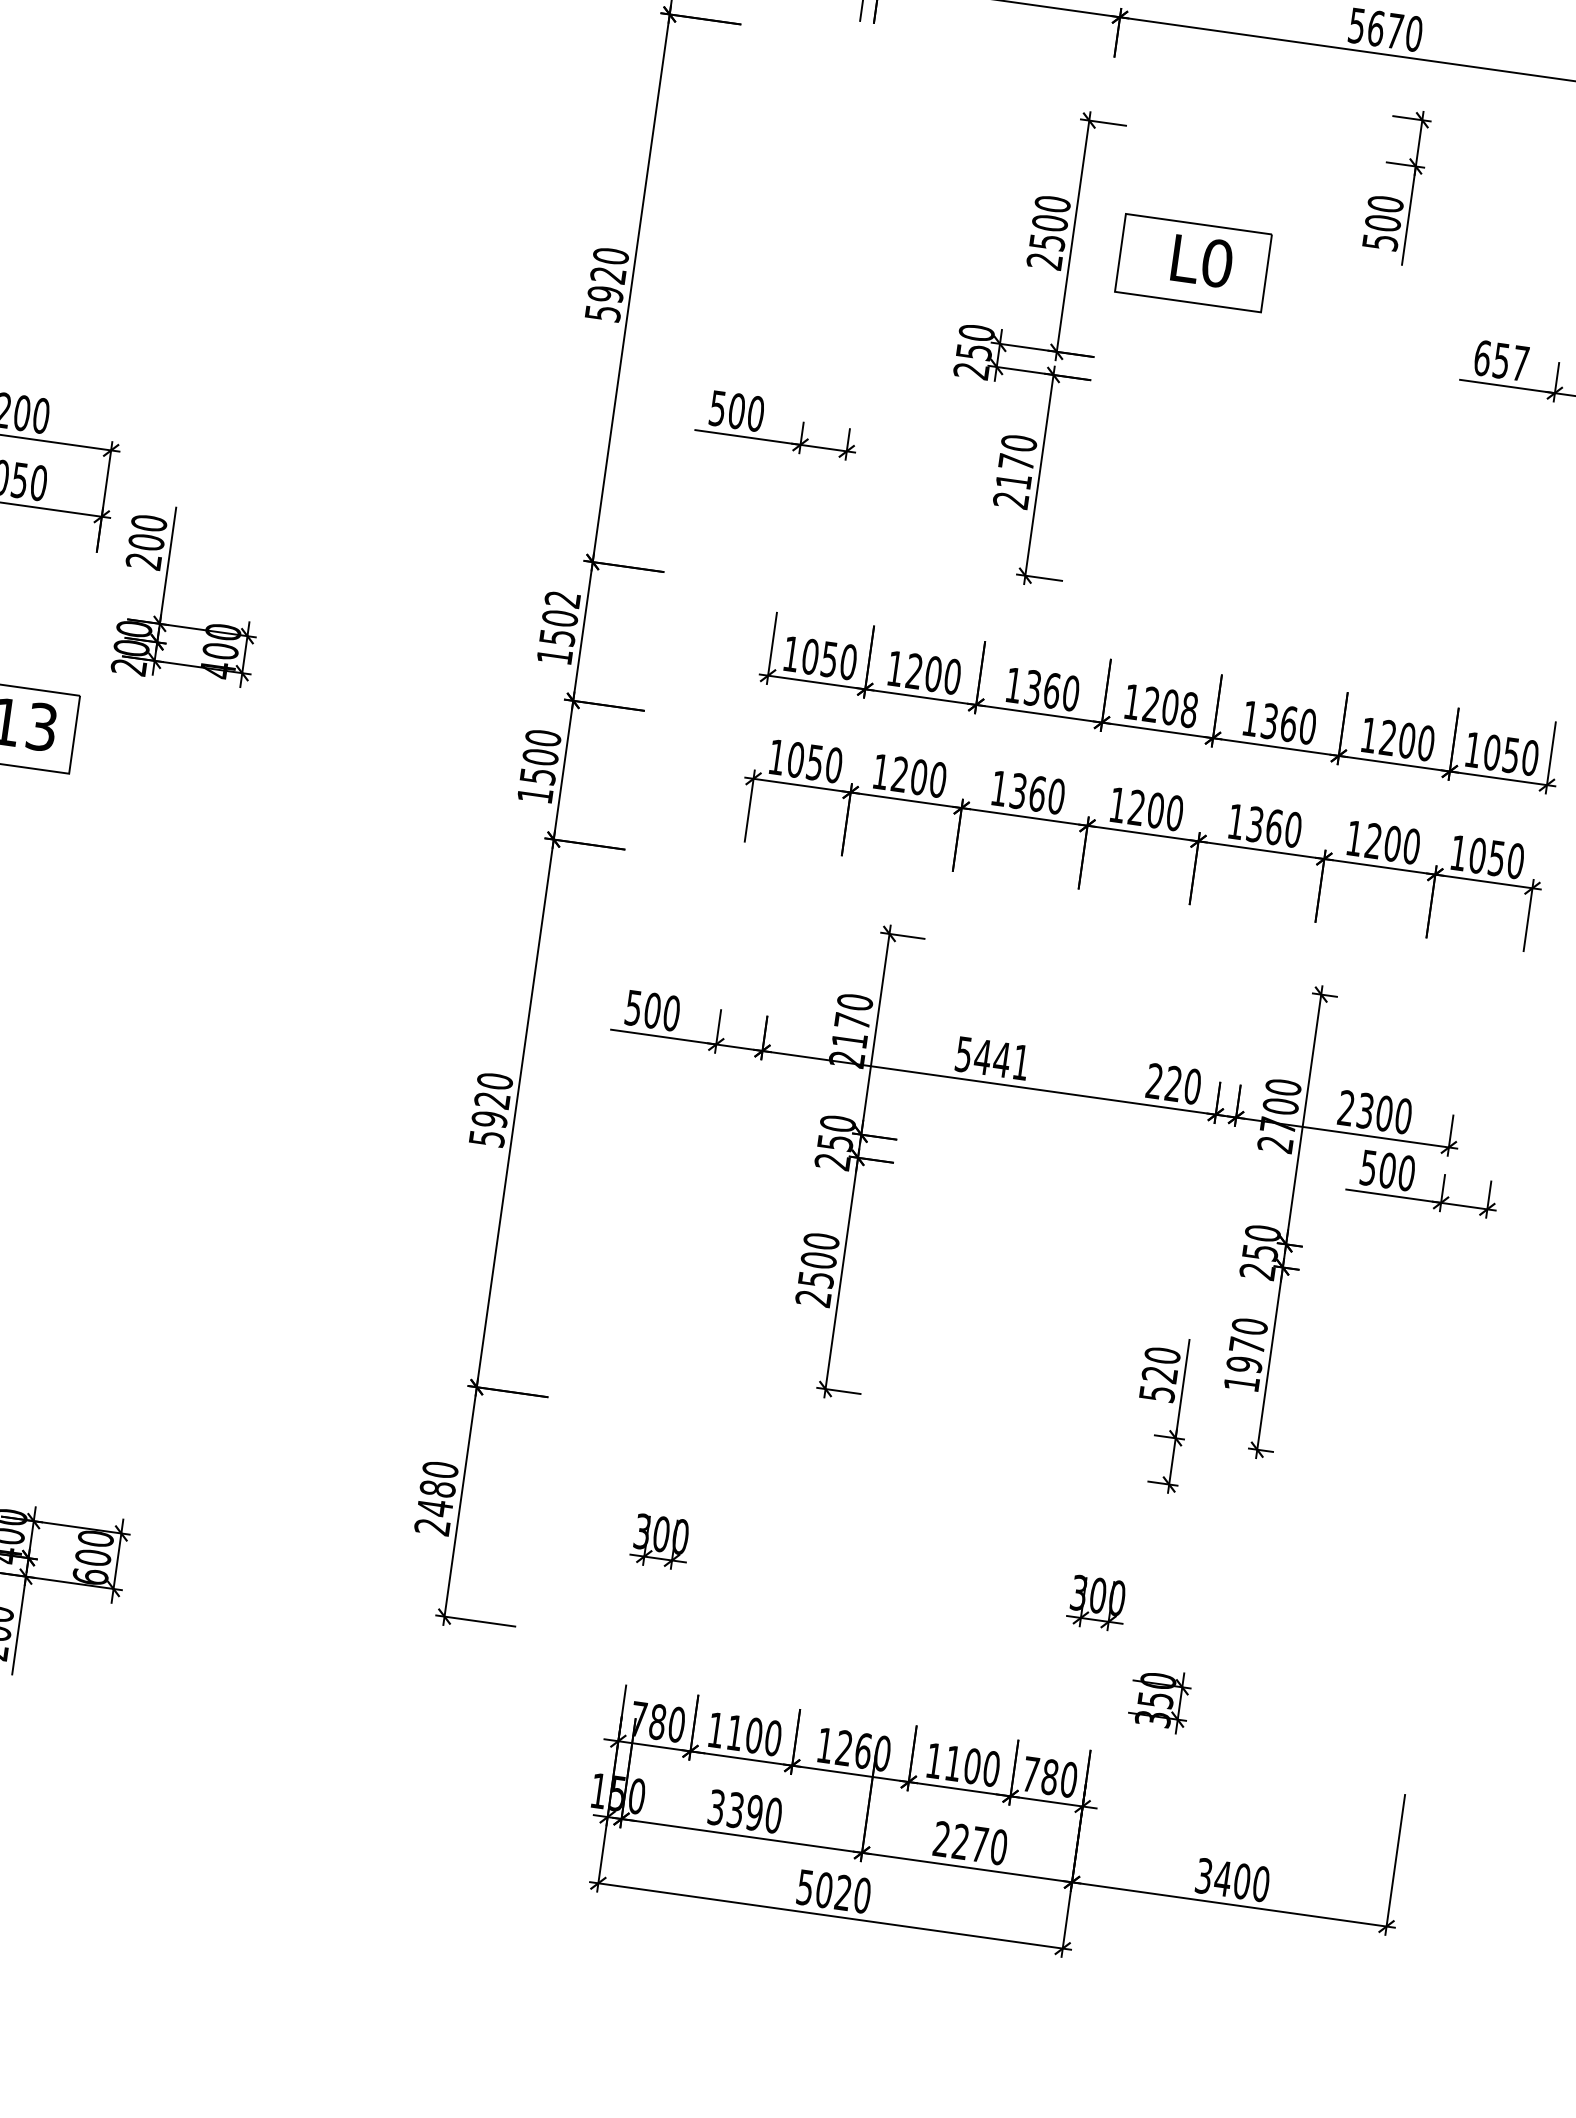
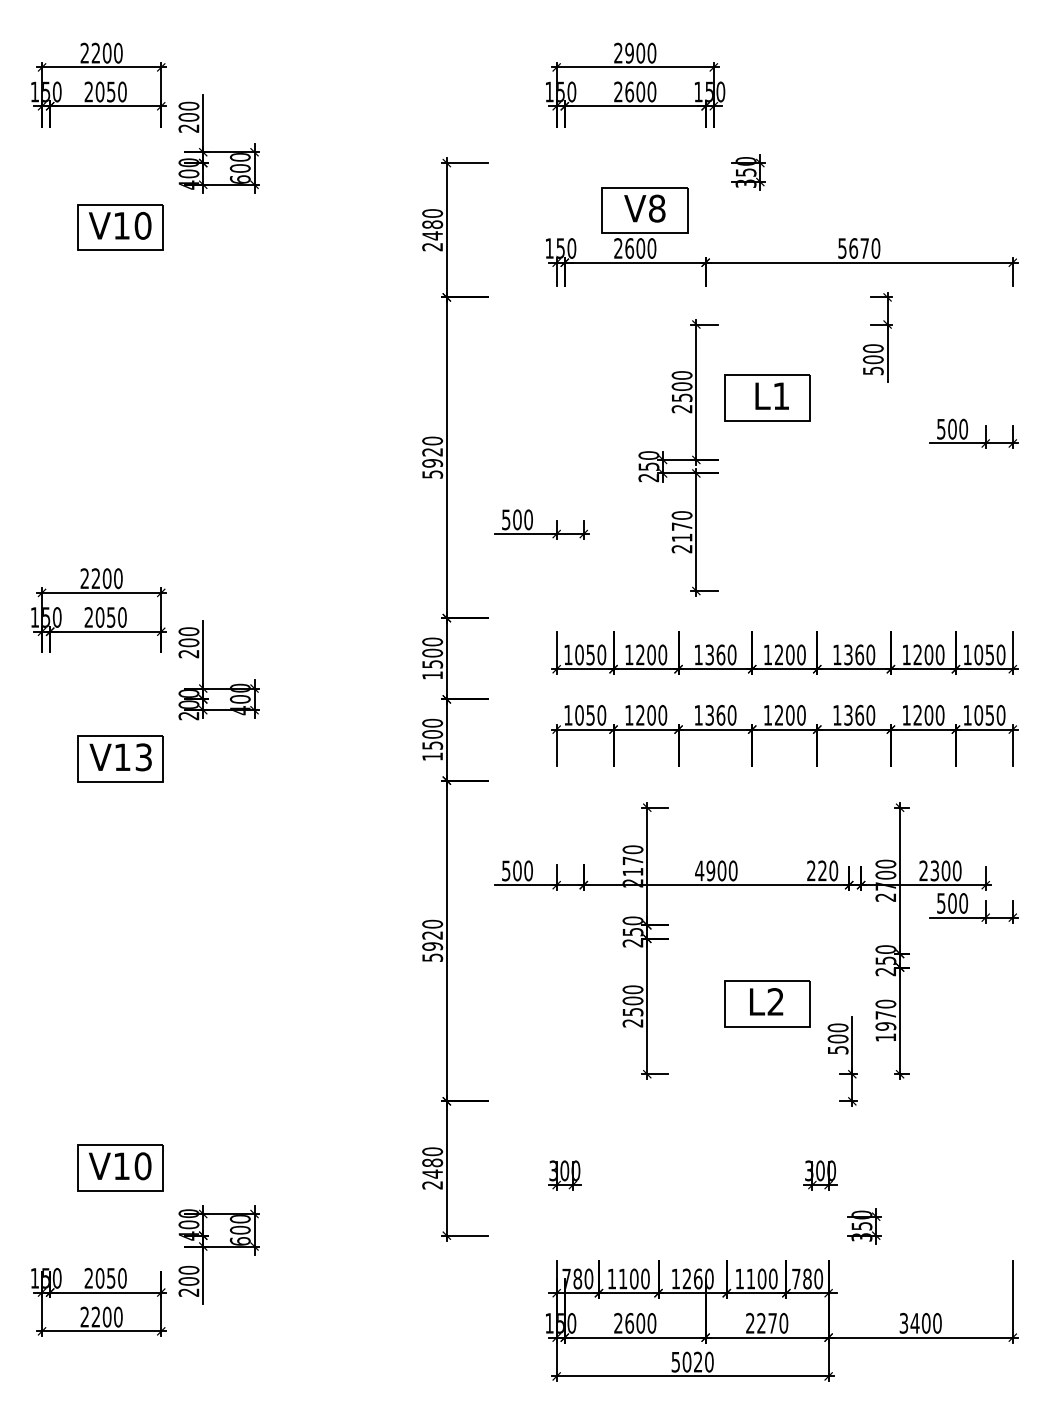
text: (1217, 263) -> (781, 396), L0 -> L1
text: (1501, 359) -> (952, 428), 657 -> 500
text: (562, 598) -> (432, 641), 1502 -> 1500
text: (1189, 711) -> (801, 655), 1208 -> 1200
text: (992, 1057) -> (716, 870), 5441 -> 4900
part: (1047, 1297) -> (767, 1003), added
text: (1158, 1373) -> (837, 1038), 520 -> 500
text: (735, 1808) -> (629, 1322), 3390 -> 2600

